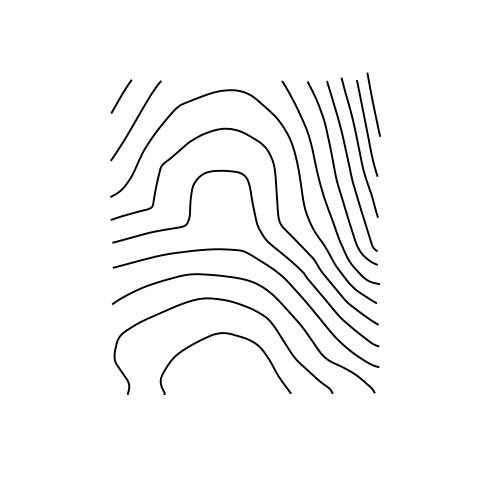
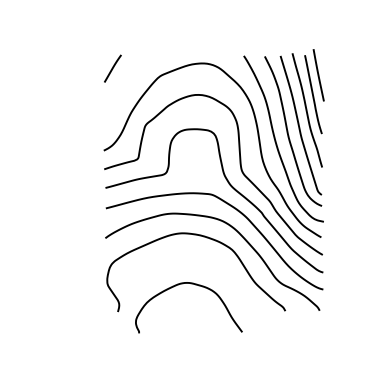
curve: (135, 120) -> (124, 88), removed
curve: (231, 335) -> (193, 284), moved

